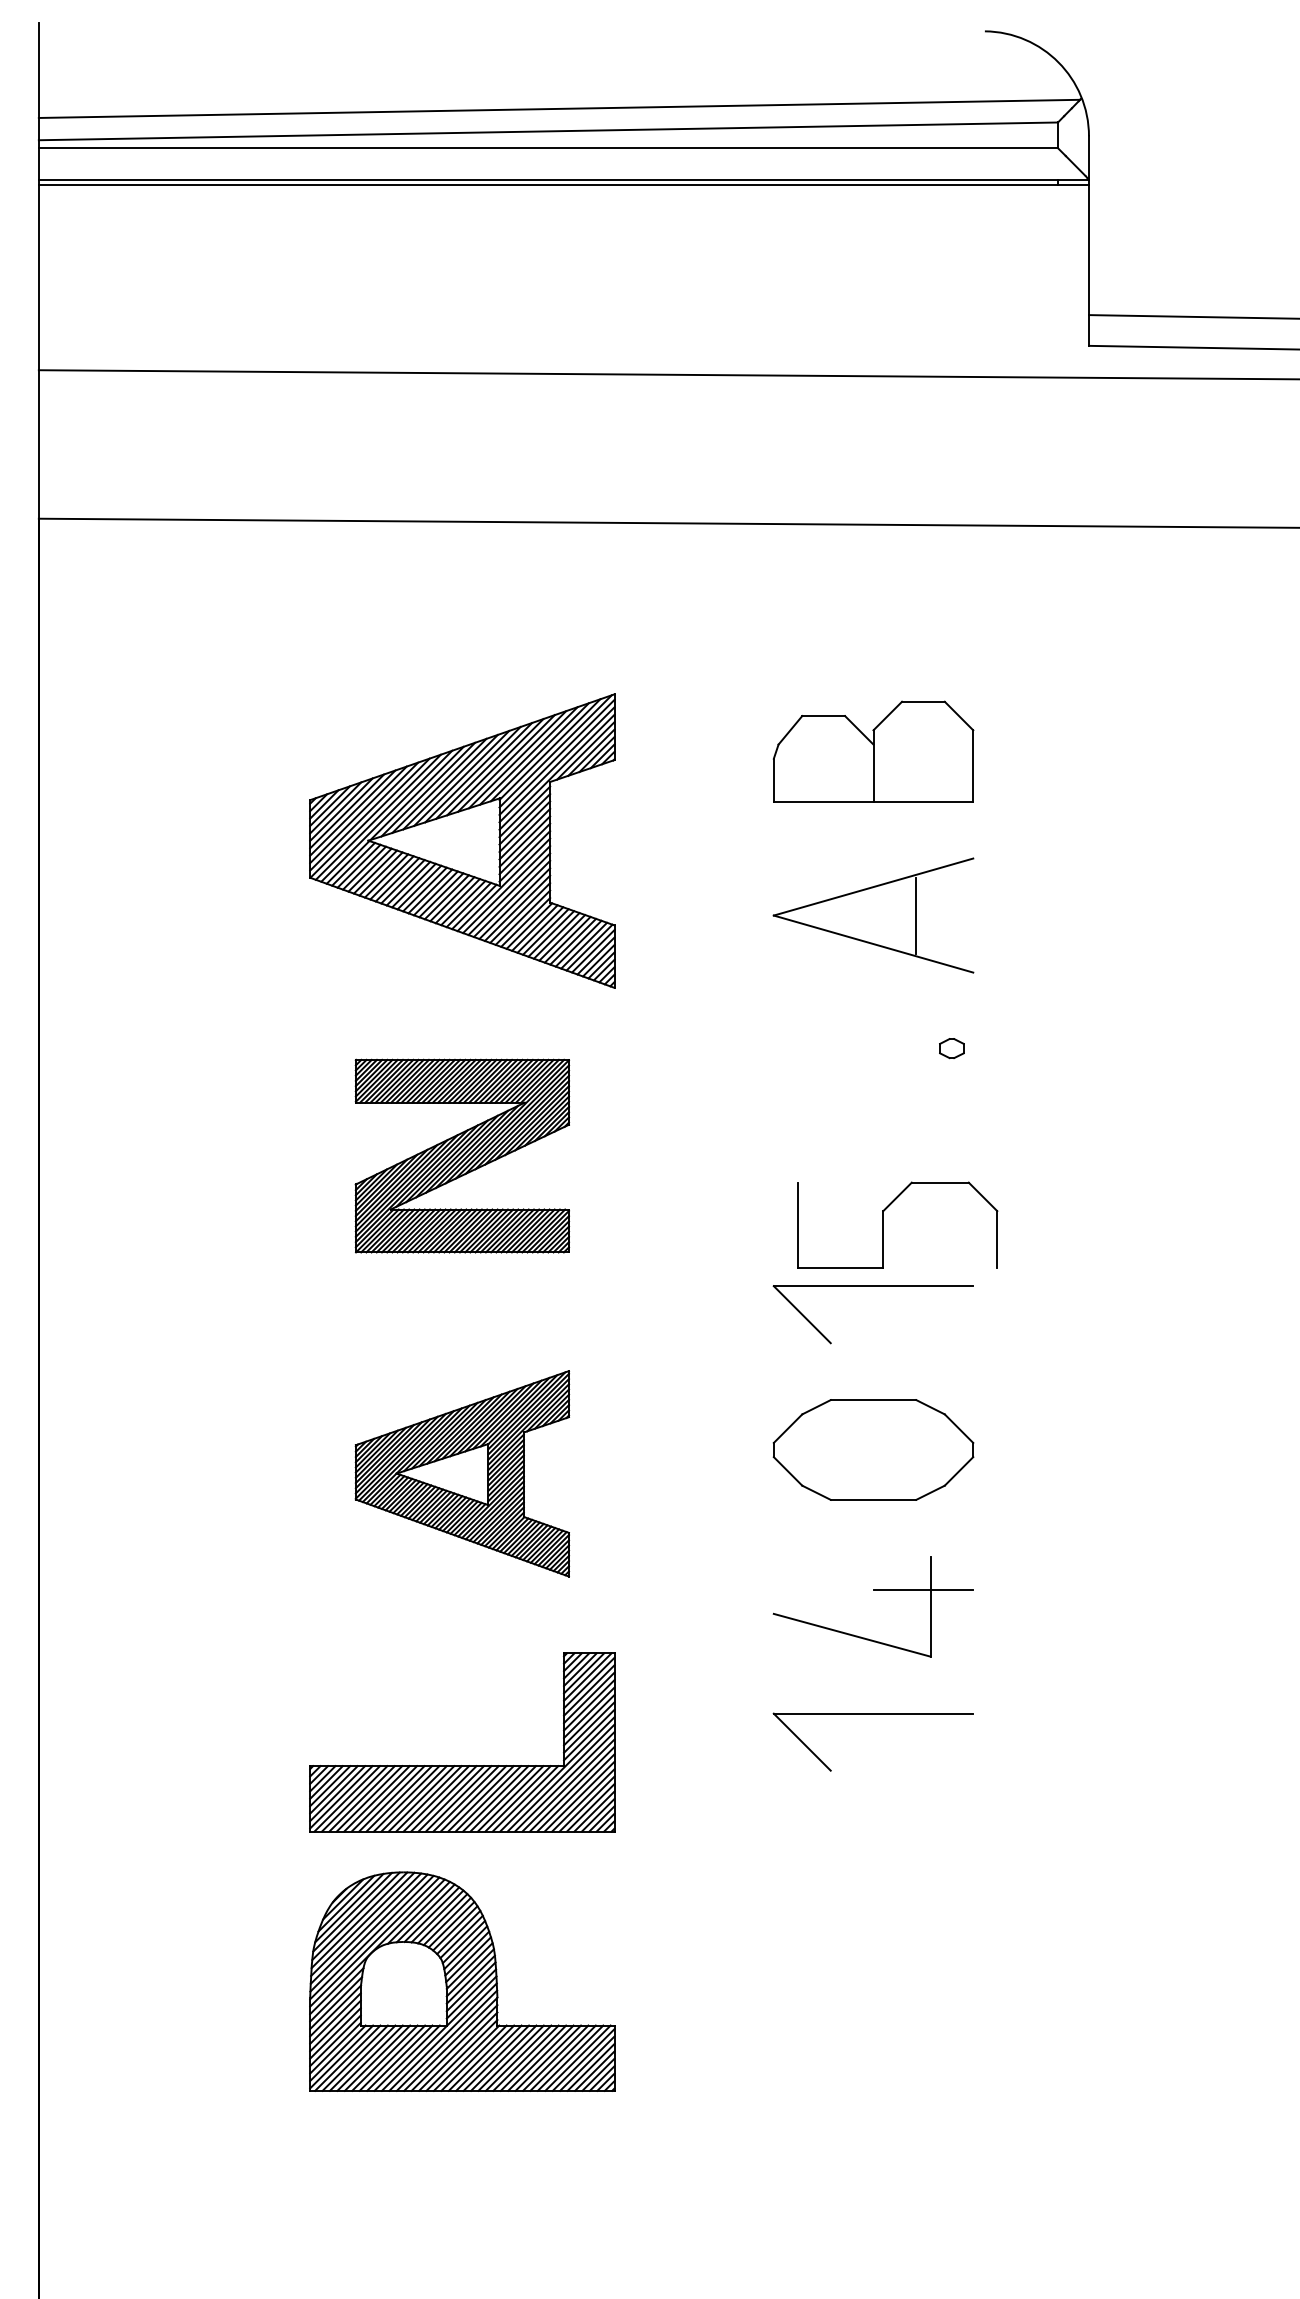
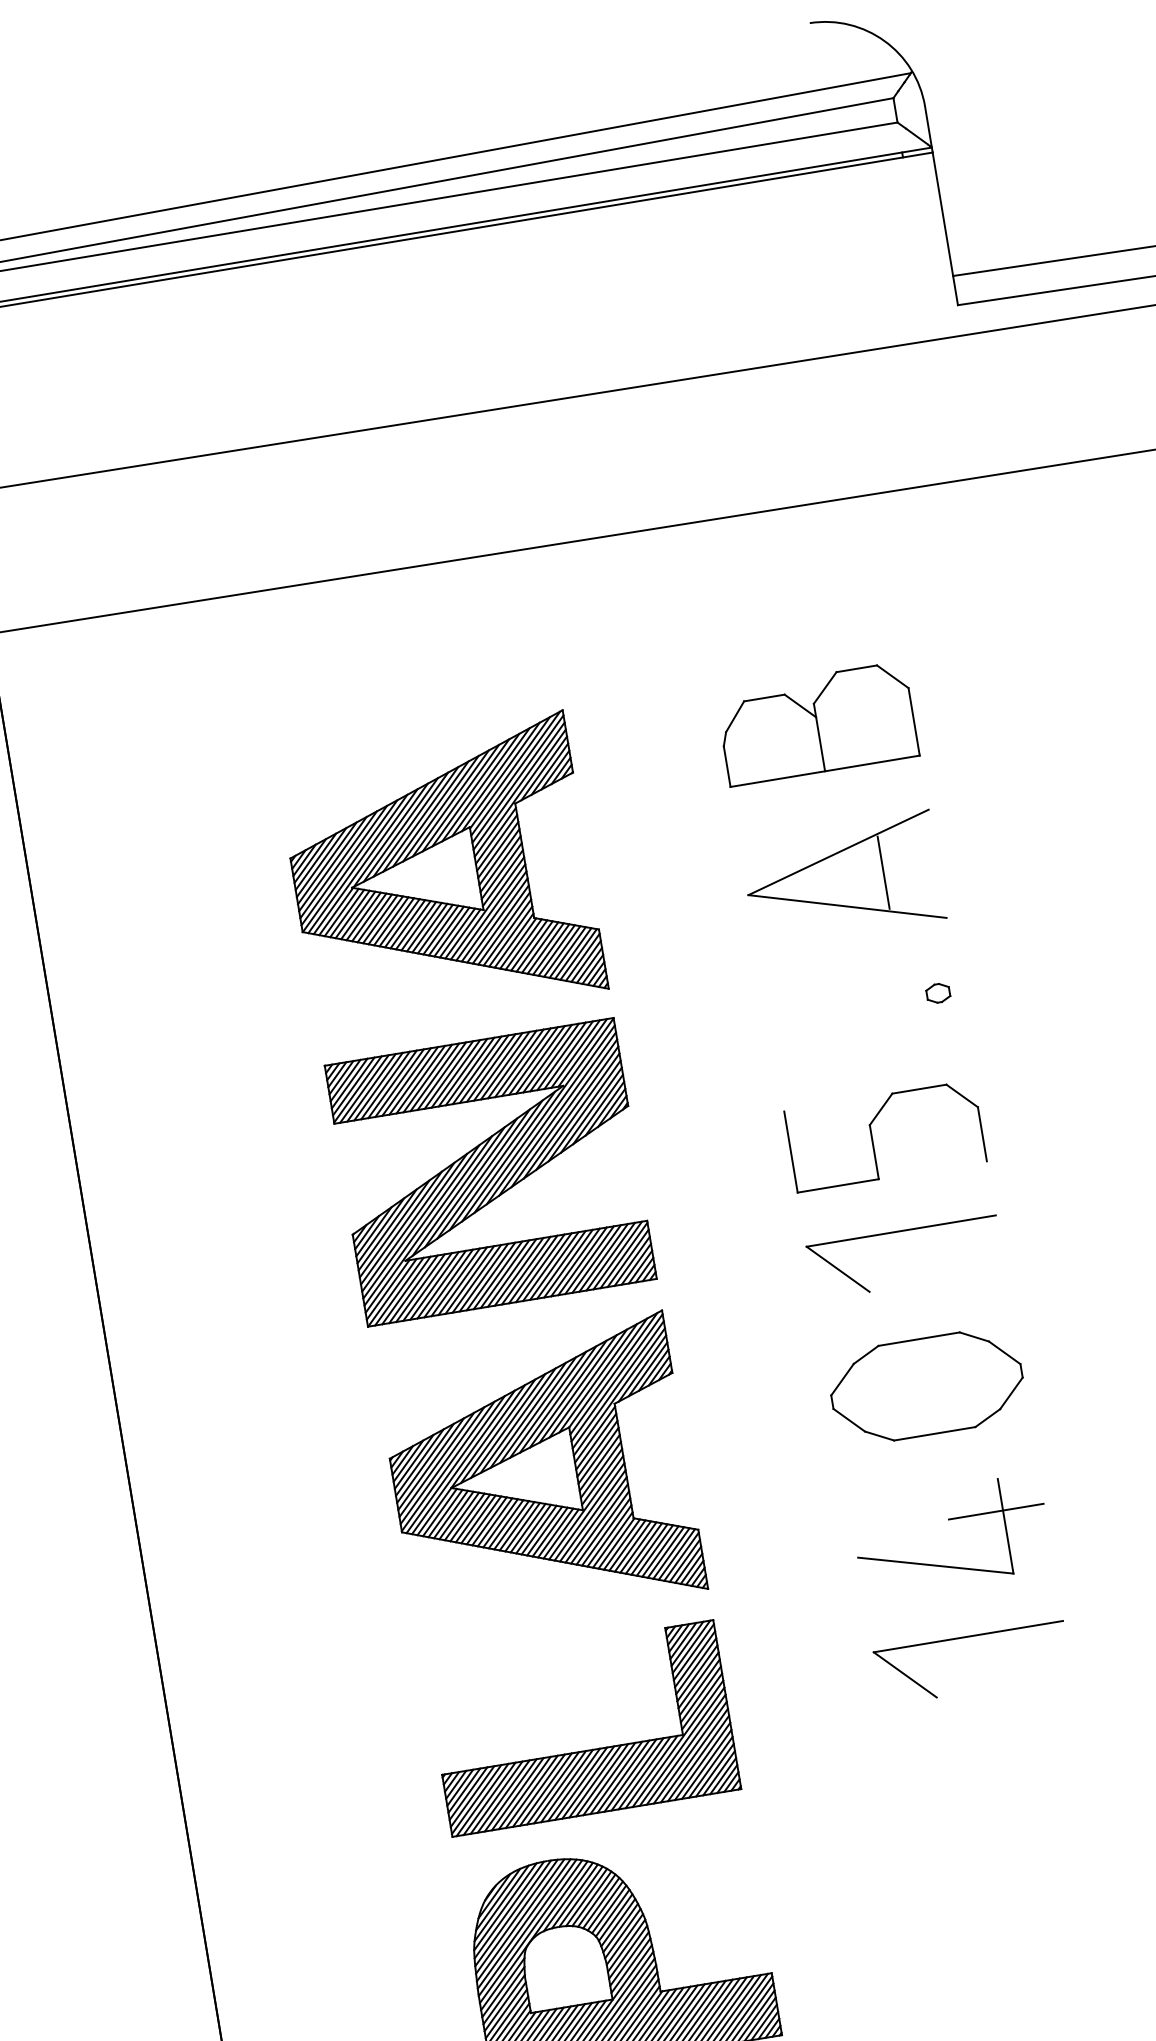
part: (462, 1155) -> (490, 1171), size x1.43
part: (883, 1224) -> (872, 1137), moved
part: (462, 1473) -> (540, 1473), size x1.43

